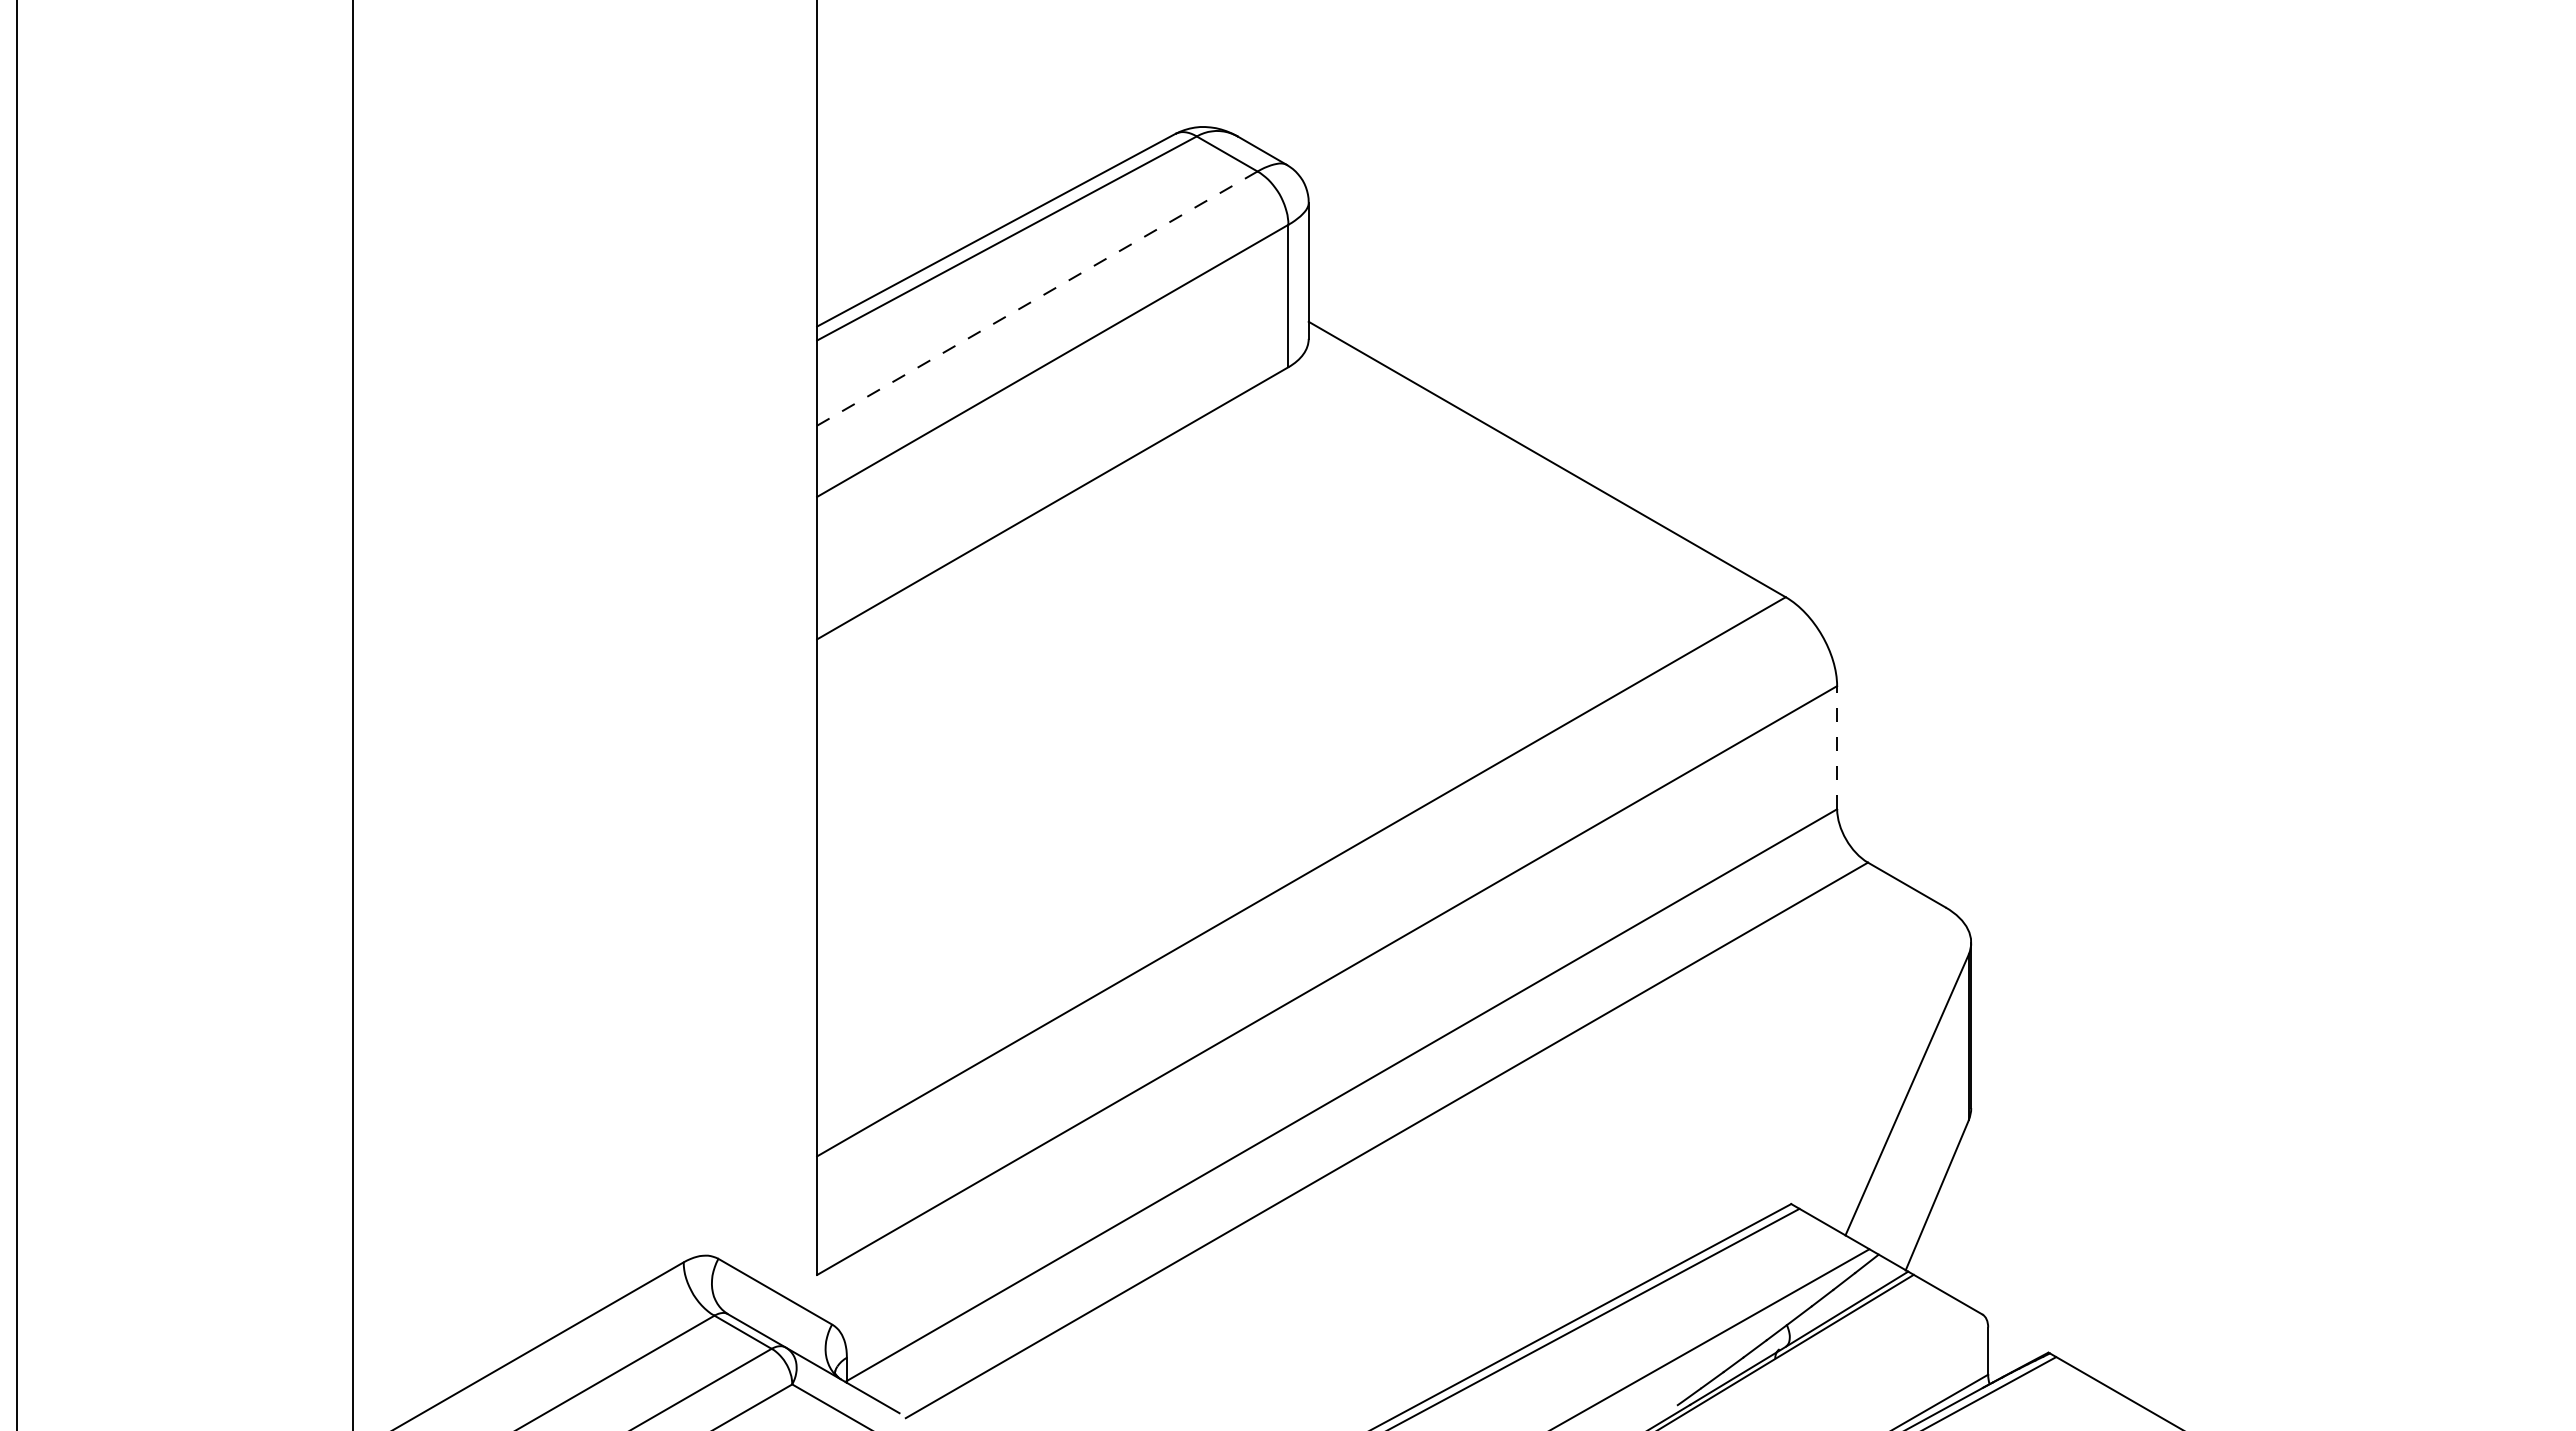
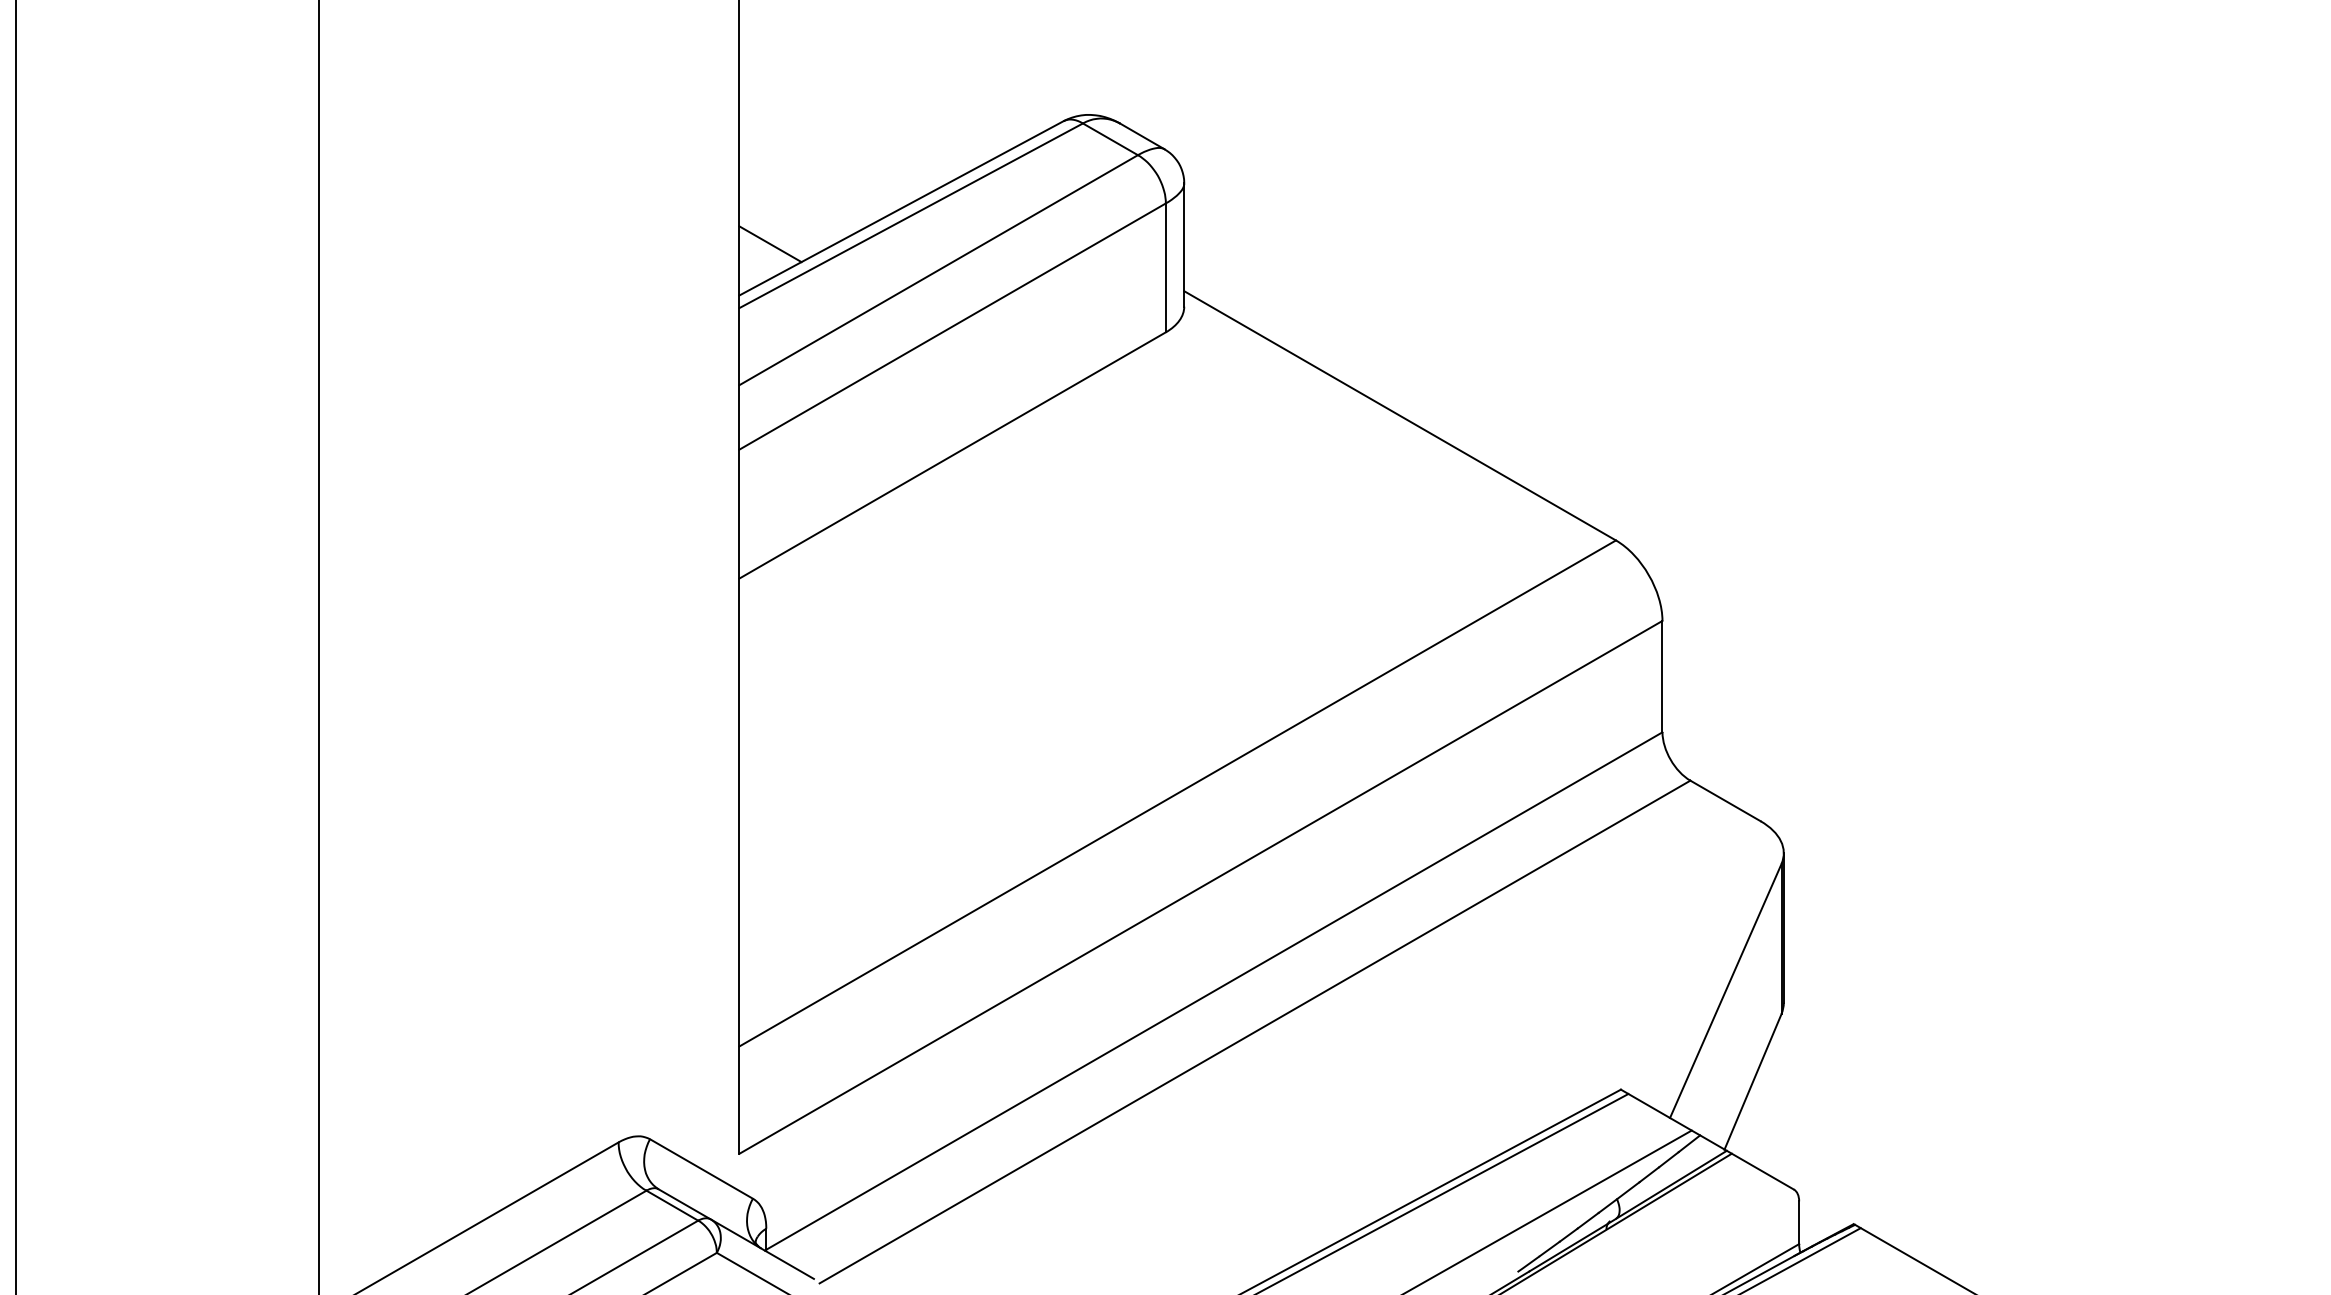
line: (851, 269) -> (770, 243), added
line: (1036, 298) -> (937, 270), dashed -> solid
line: (1837, 747) -> (1662, 676), dashed -> solid

